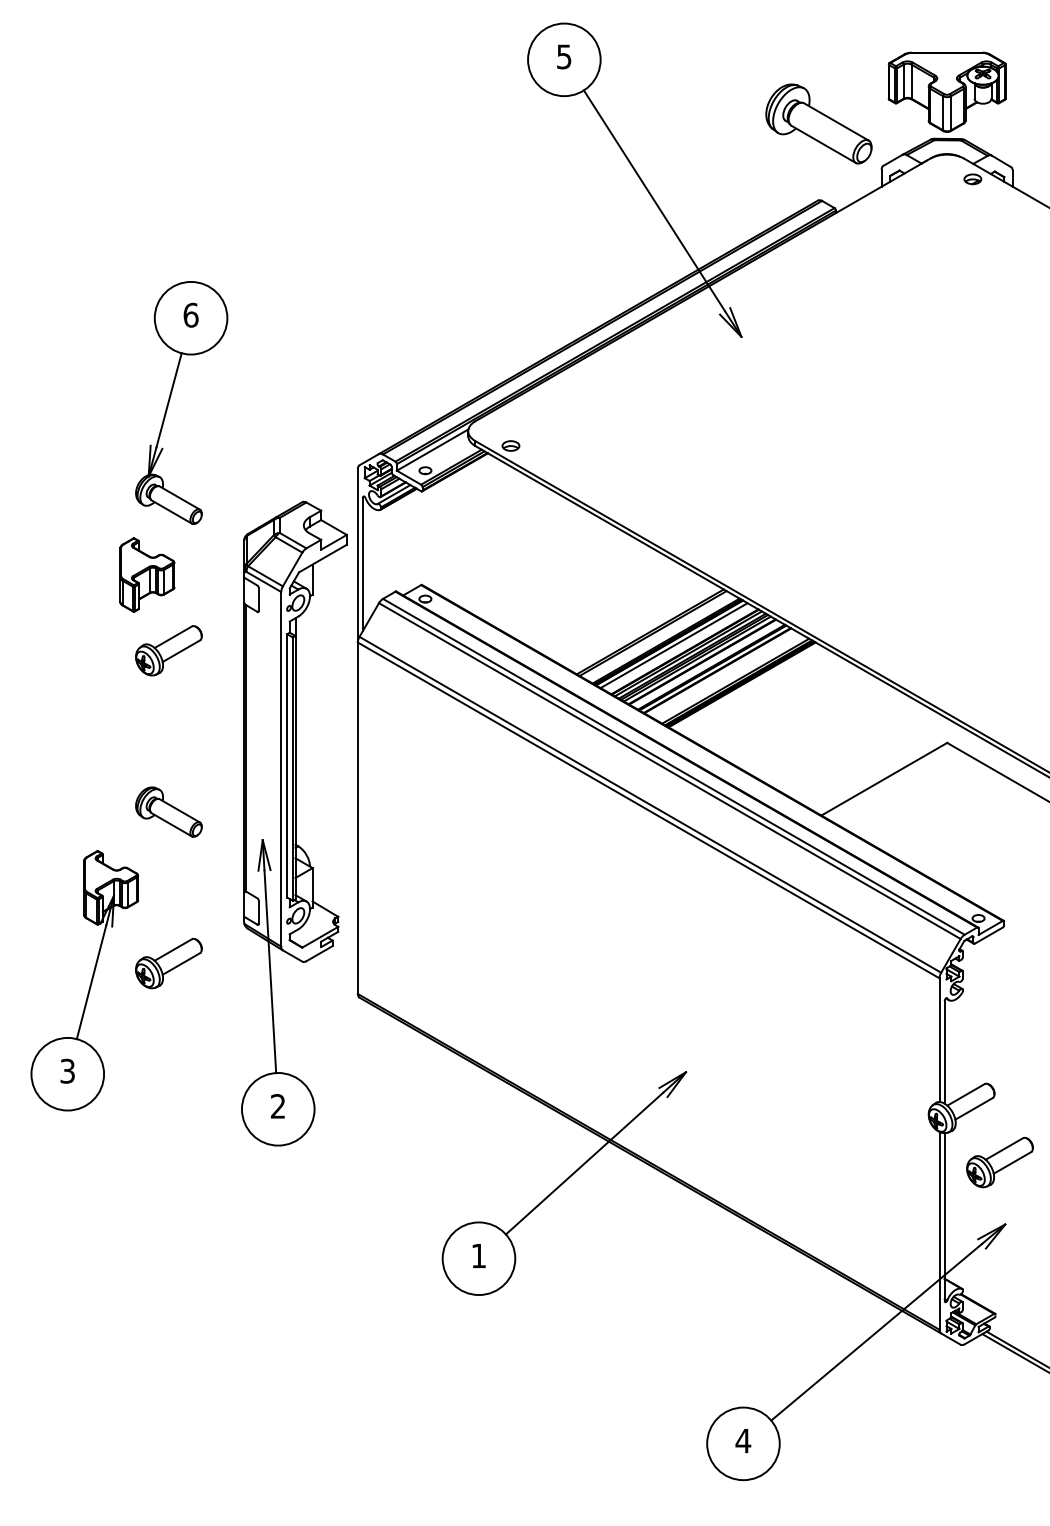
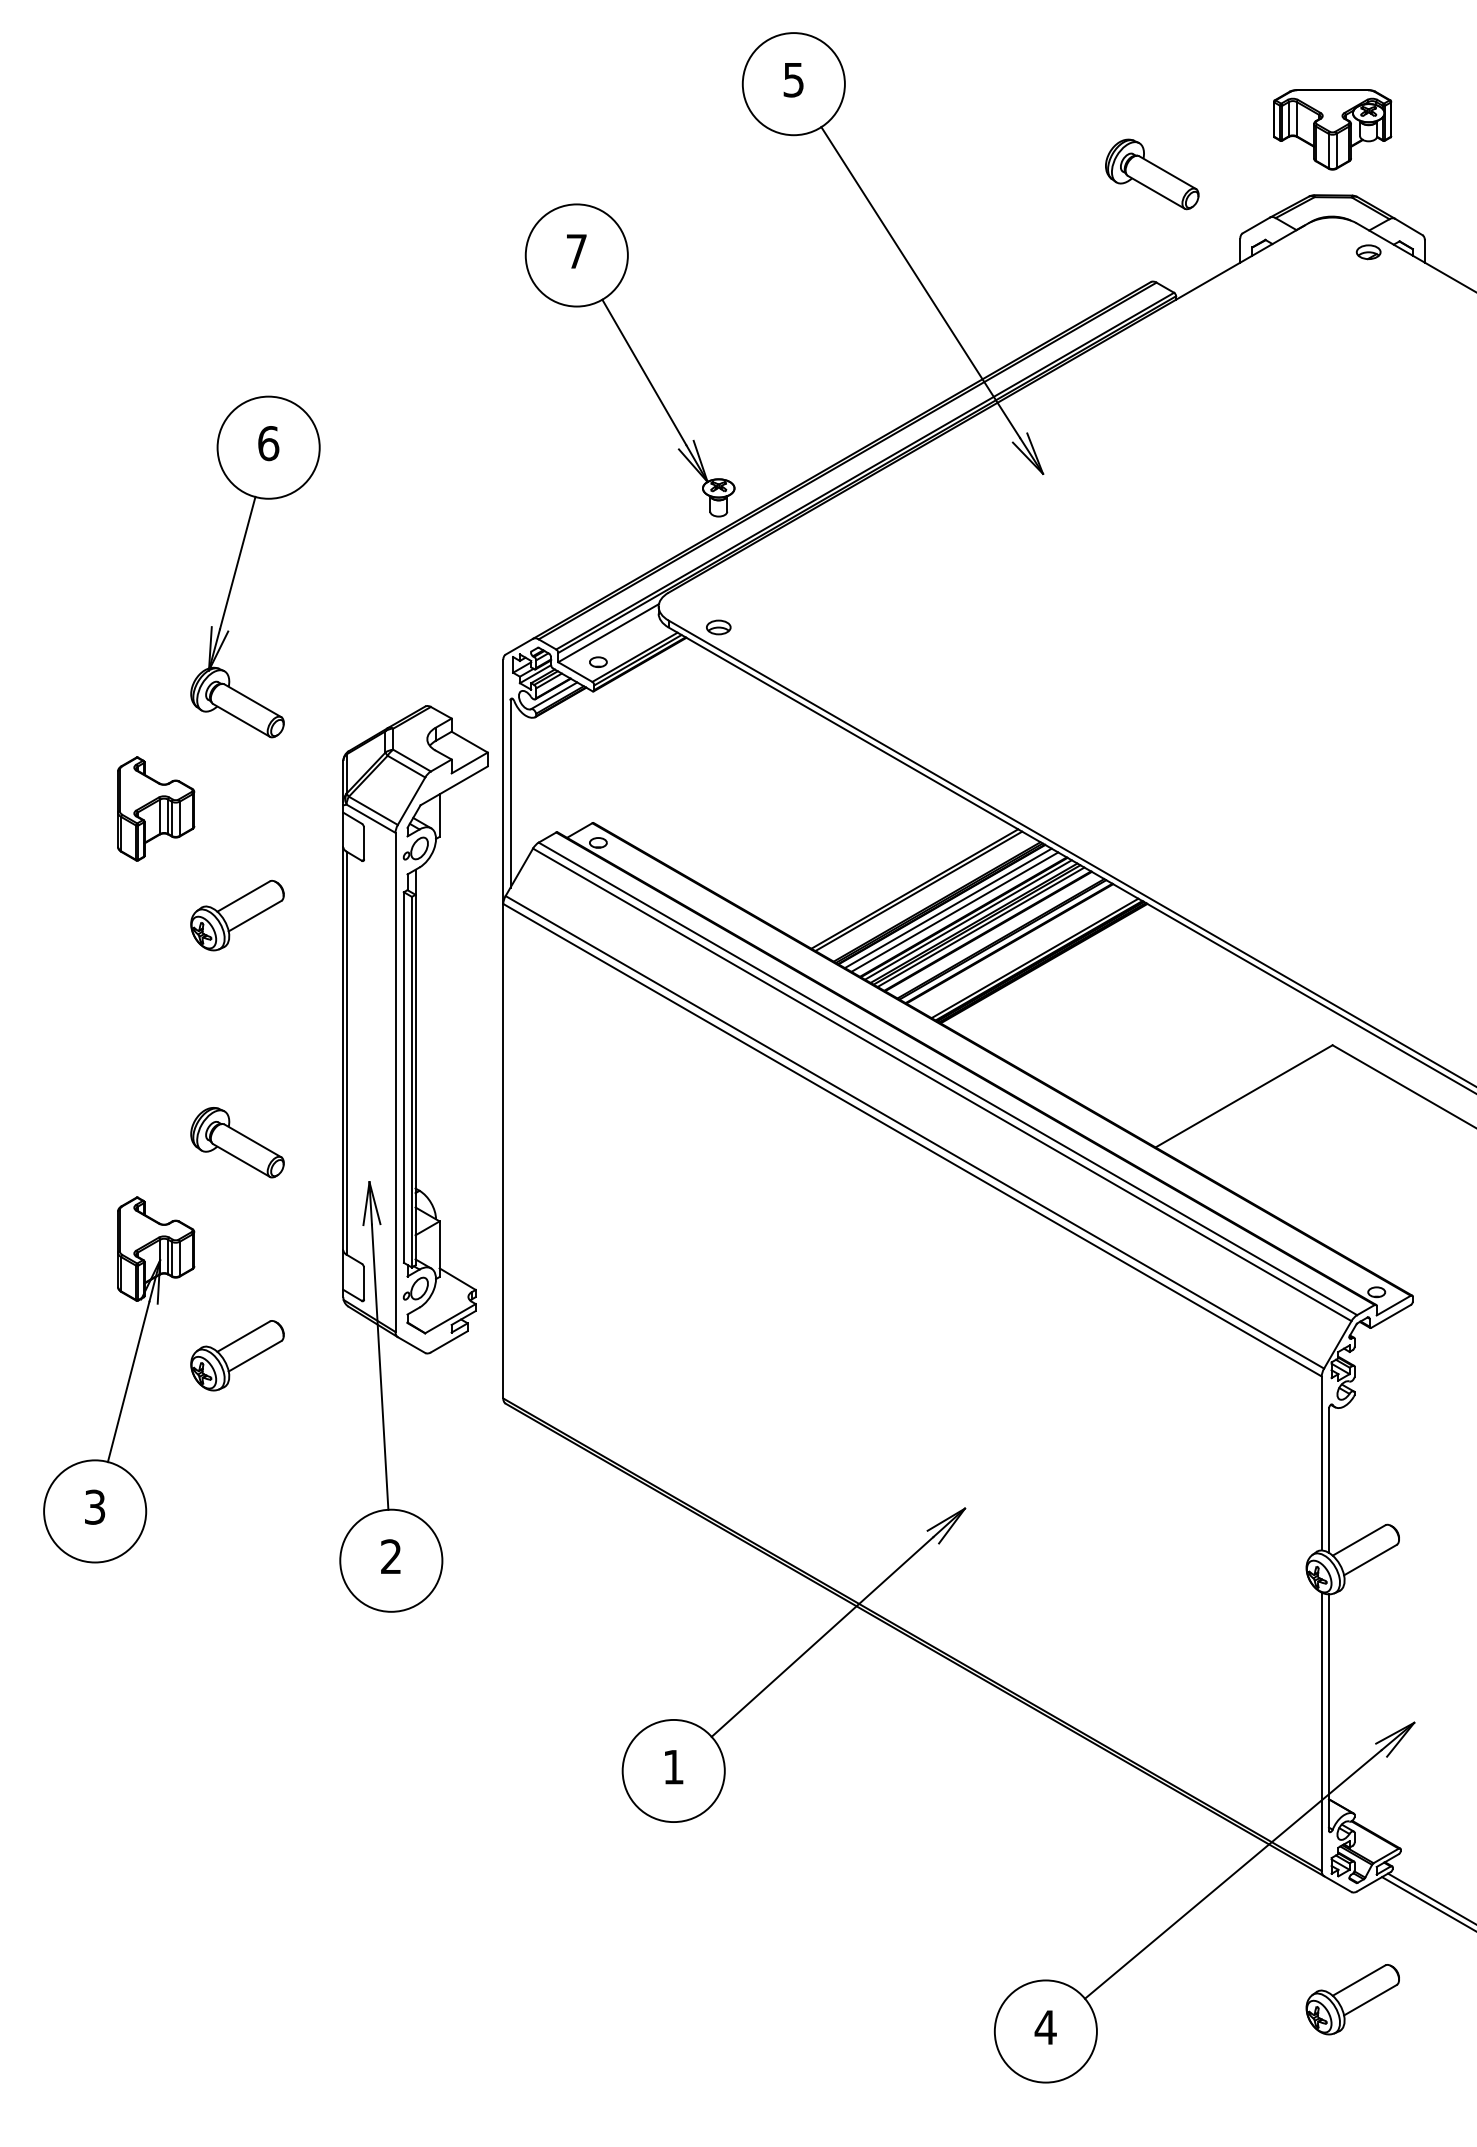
part: (947, 92) -> (1332, 129), size x0.71
part: (819, 124) -> (1152, 174), size x0.62
part: (447, 256) -> (629, 360), added
part: (147, 574) -> (156, 808), moved
line: (678, 647) -> (954, 911), added
part: (999, 1162) -> (1352, 1999), moved

